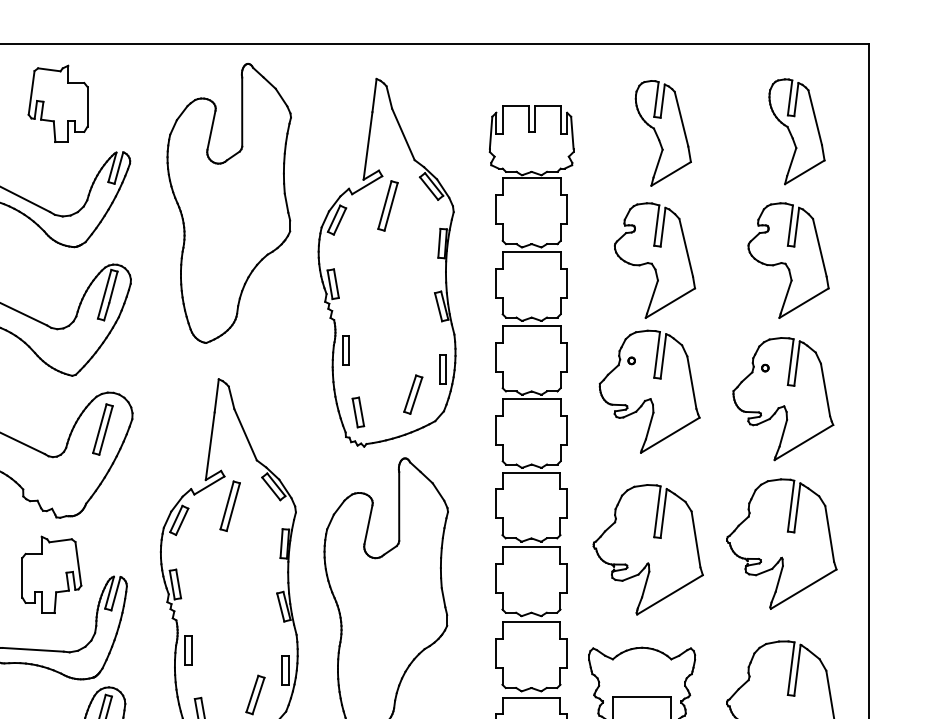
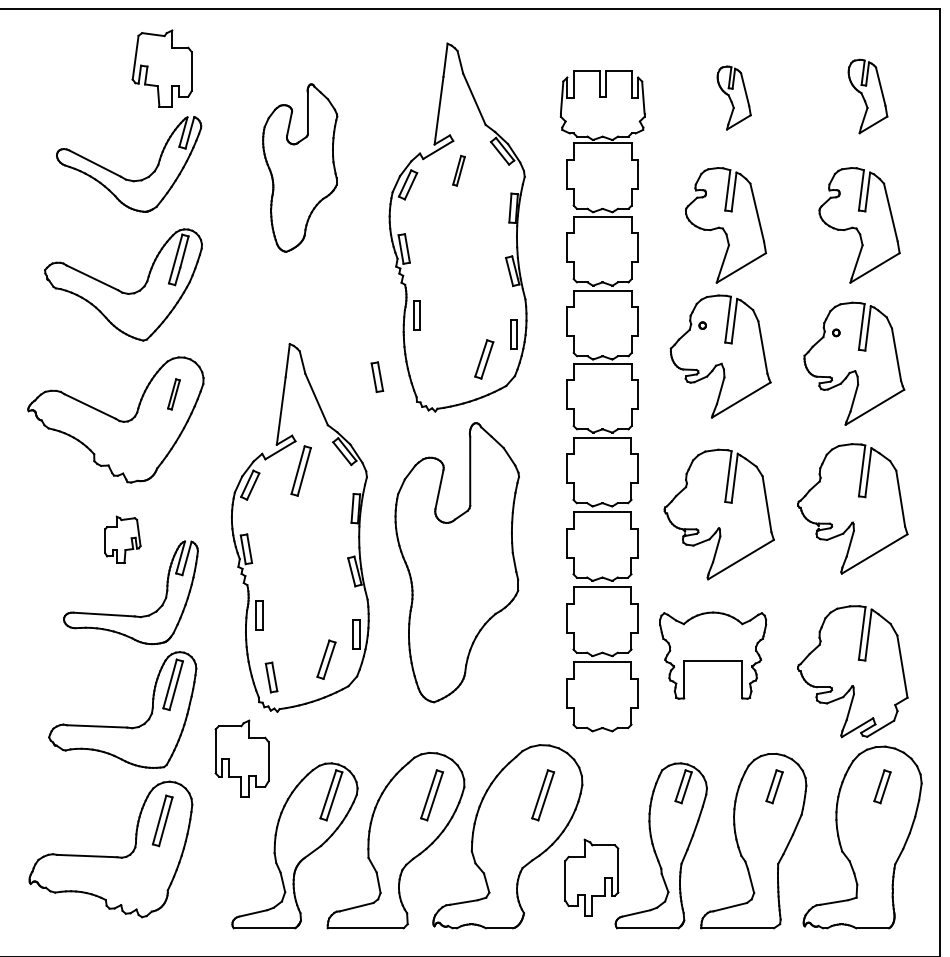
part: (57, 103) -> (161, 68), moved
part: (796, 131) -> (867, 96), size x0.7
part: (662, 132) -> (733, 97), size x0.6
part: (228, 202) -> (299, 167), size x0.6
part: (387, 205) -> (458, 170), size x0.6
part: (358, 412) -> (377, 377), moved
part: (102, 429) -> (173, 394), size x0.6
part: (51, 574) -> (122, 539), size x0.6

